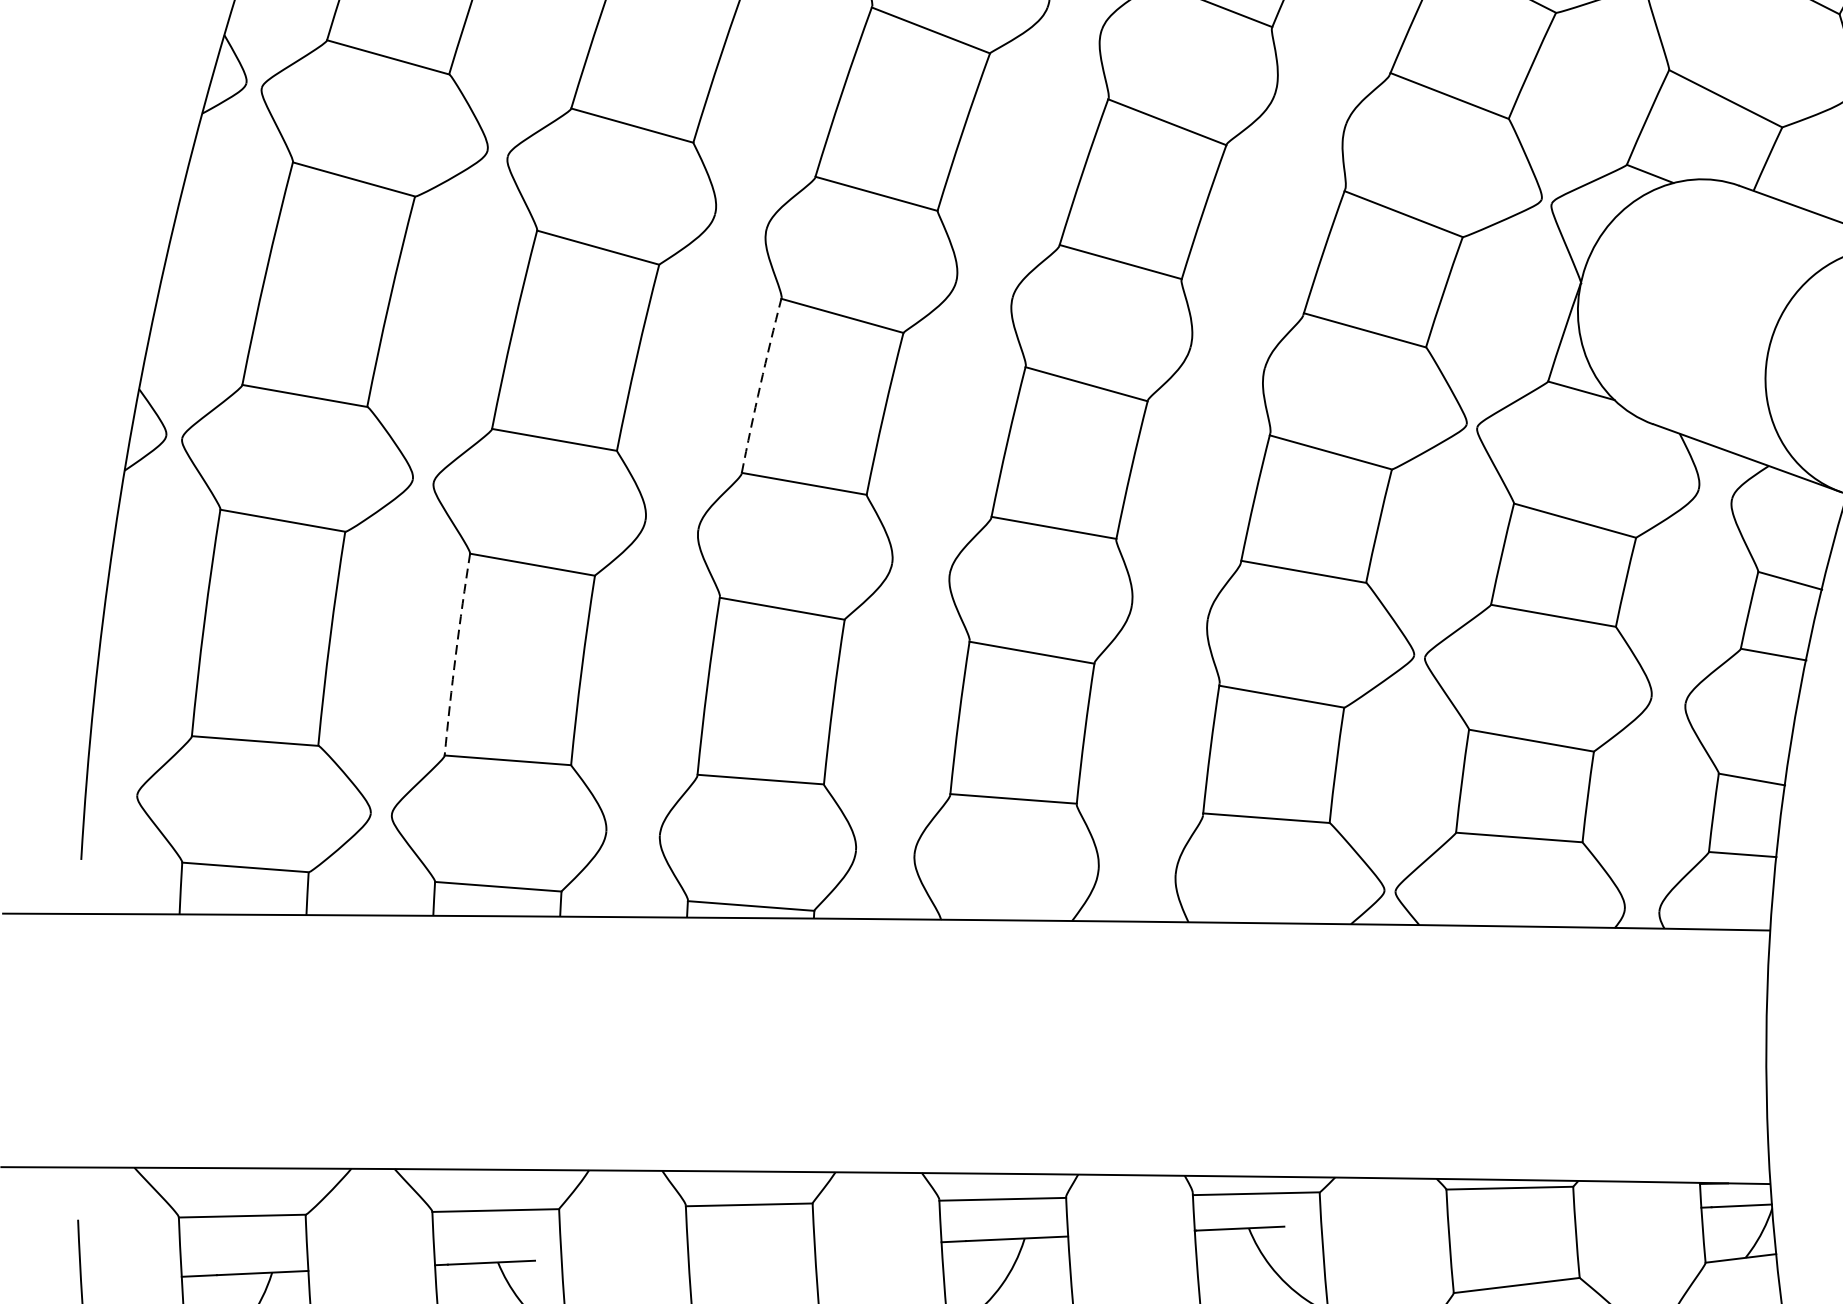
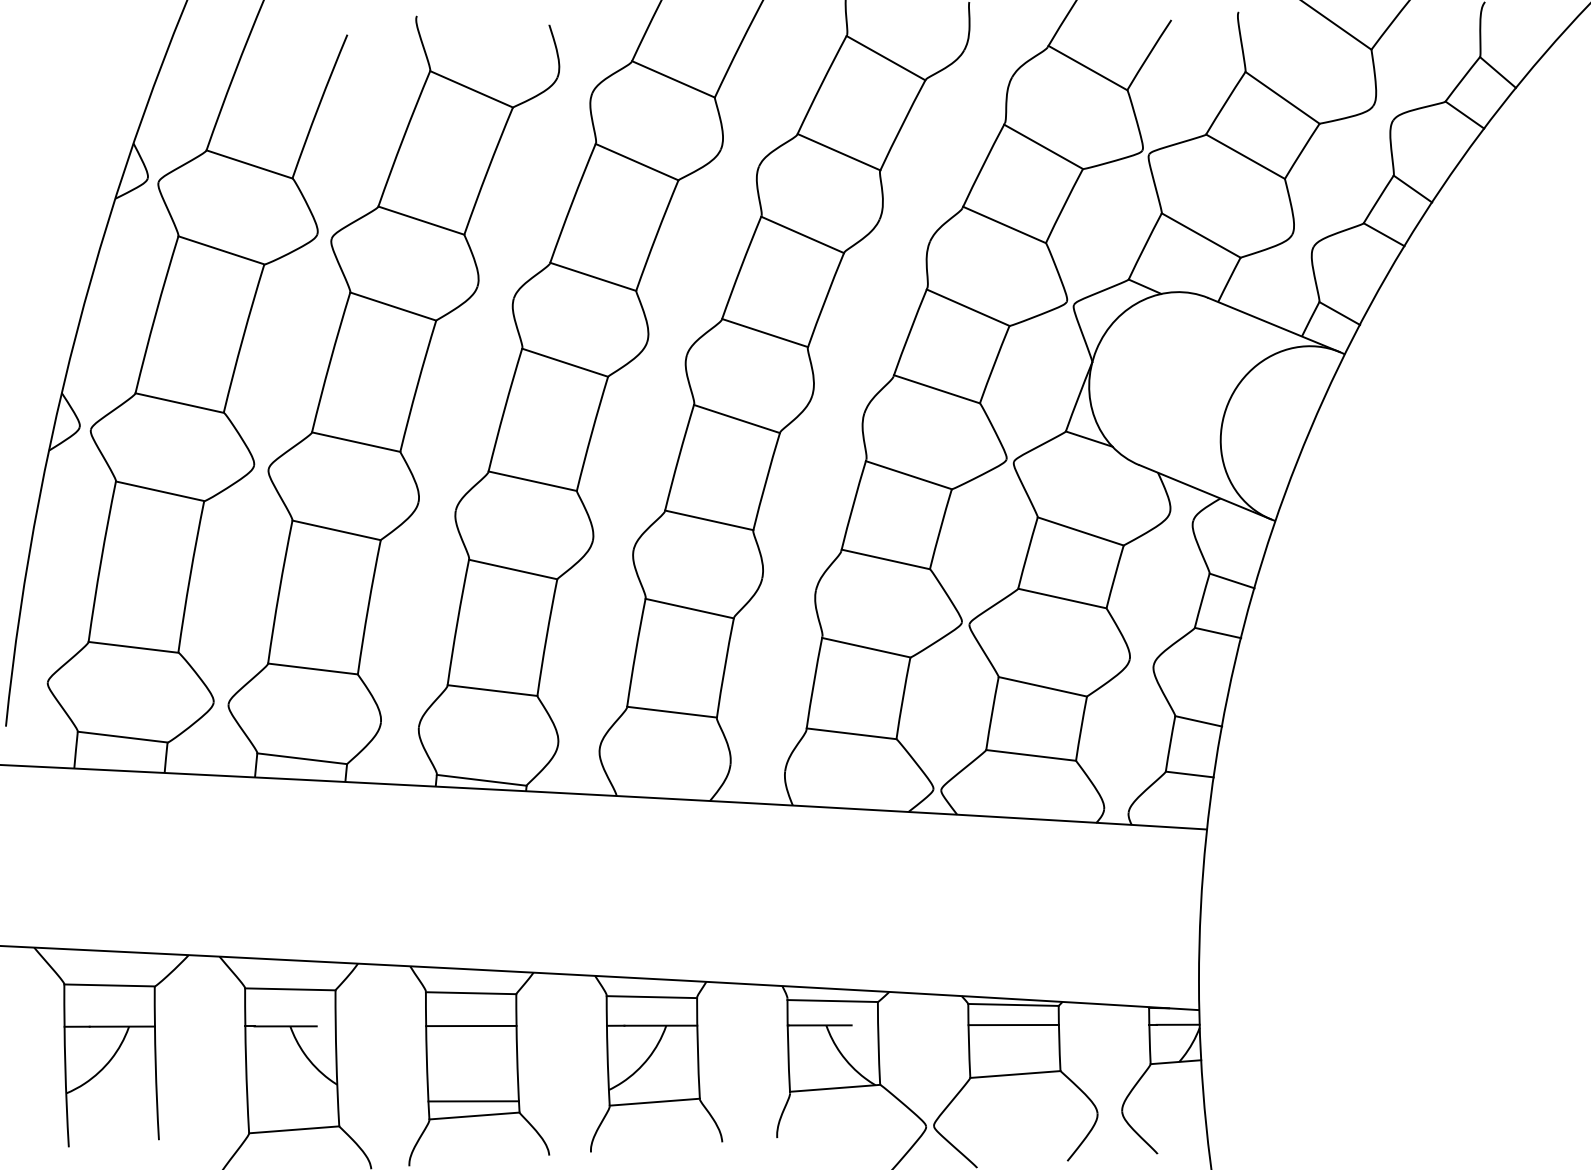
arc: (760, 385) -> (504, 409), dashed -> solid
arc: (456, 653) -> (279, 591), dashed -> solid
line: (1511, 1215) -> (1013, 1024), added
line: (751, 1250) -> (471, 1025), added

